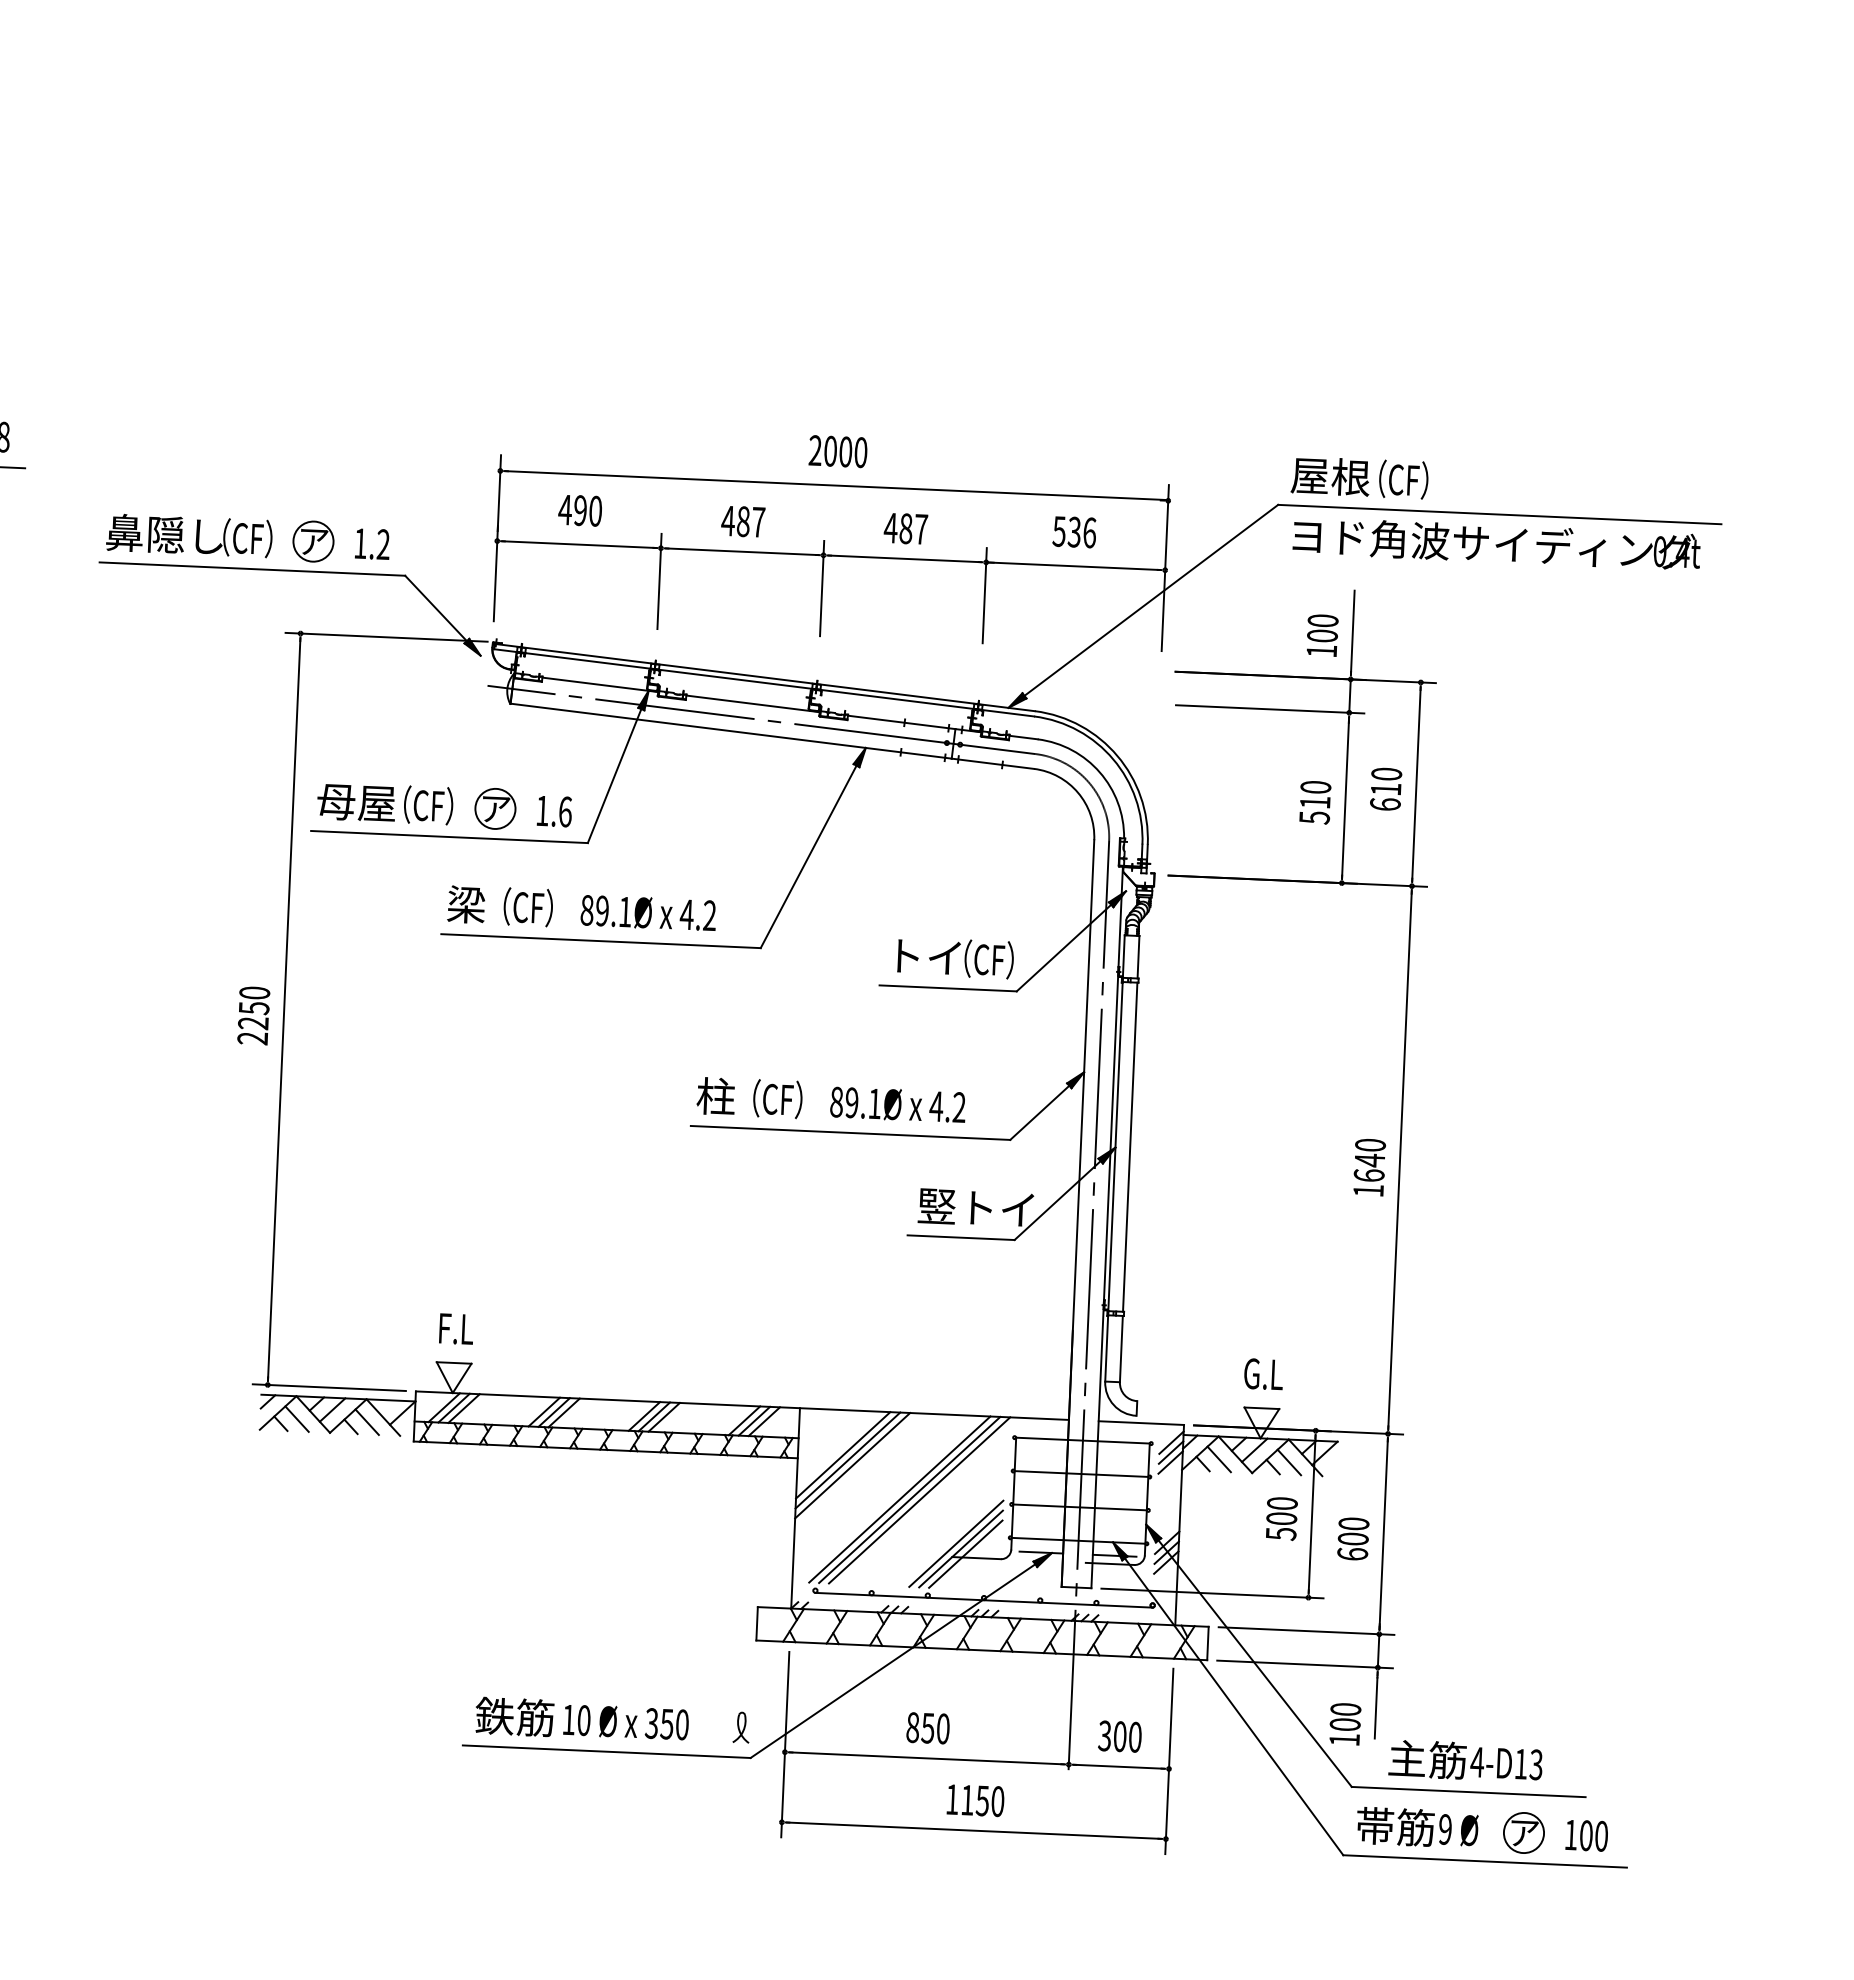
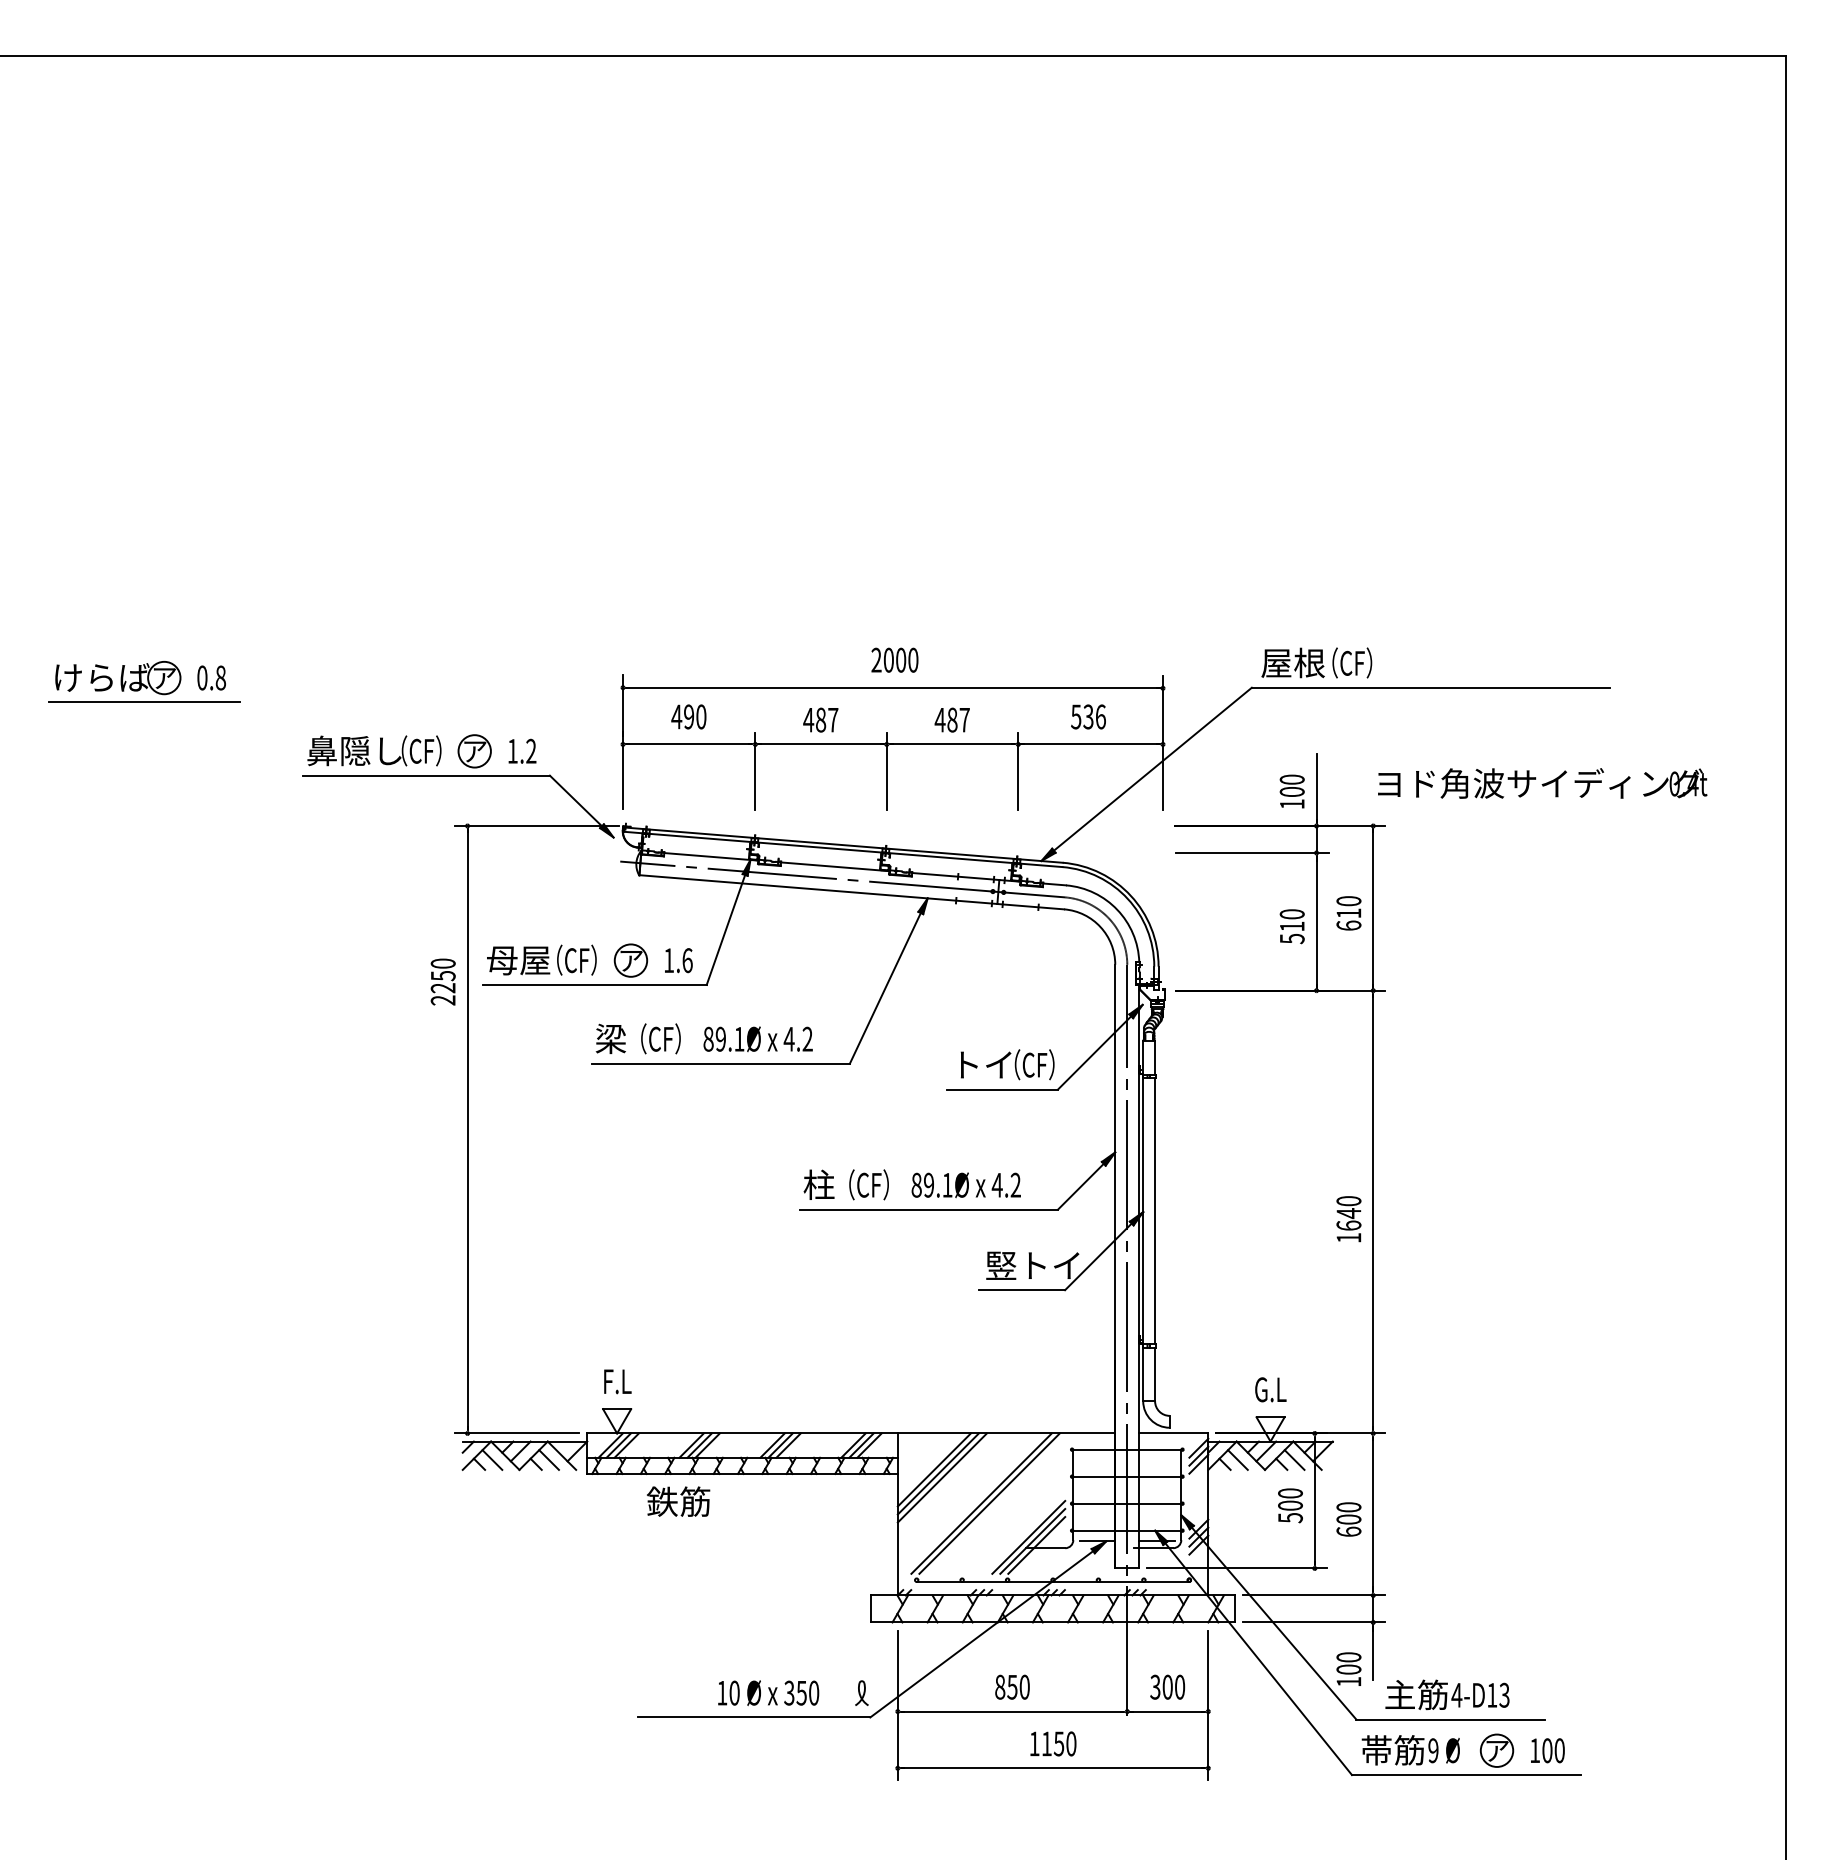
text: (1496, 543) -> (1542, 783), moved
text: (252, 1015) -> (442, 981), moved
line: (919, 1500) -> (997, 1503), removed
text: (514, 1716) -> (678, 1501), moved

